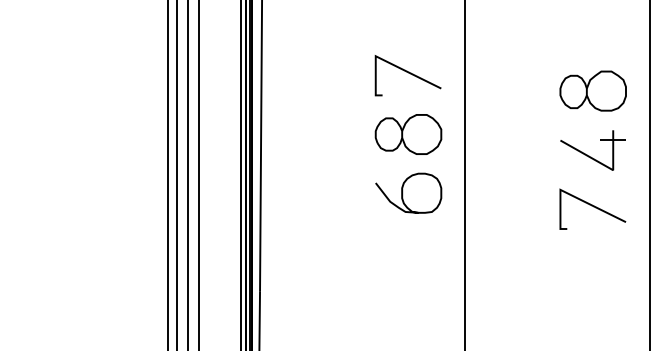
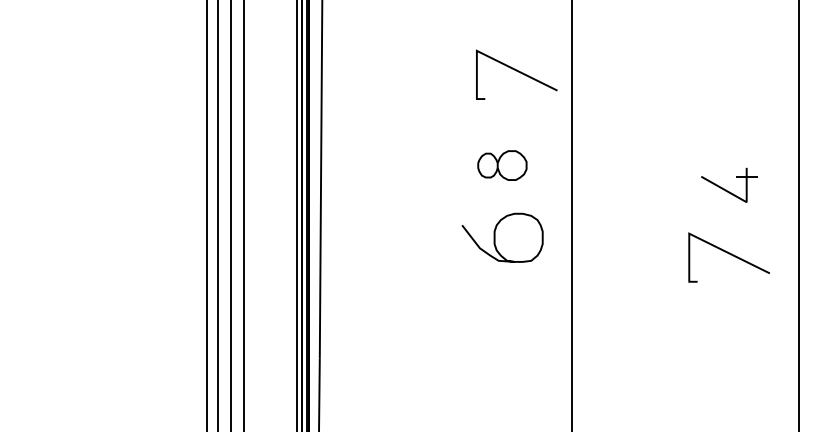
line: (408, 73) -> (517, 72), moved
part: (592, 90) -> (728, 111), removed
part: (408, 134) -> (502, 165), size x0.6
part: (592, 150) -> (728, 185), size x0.7

